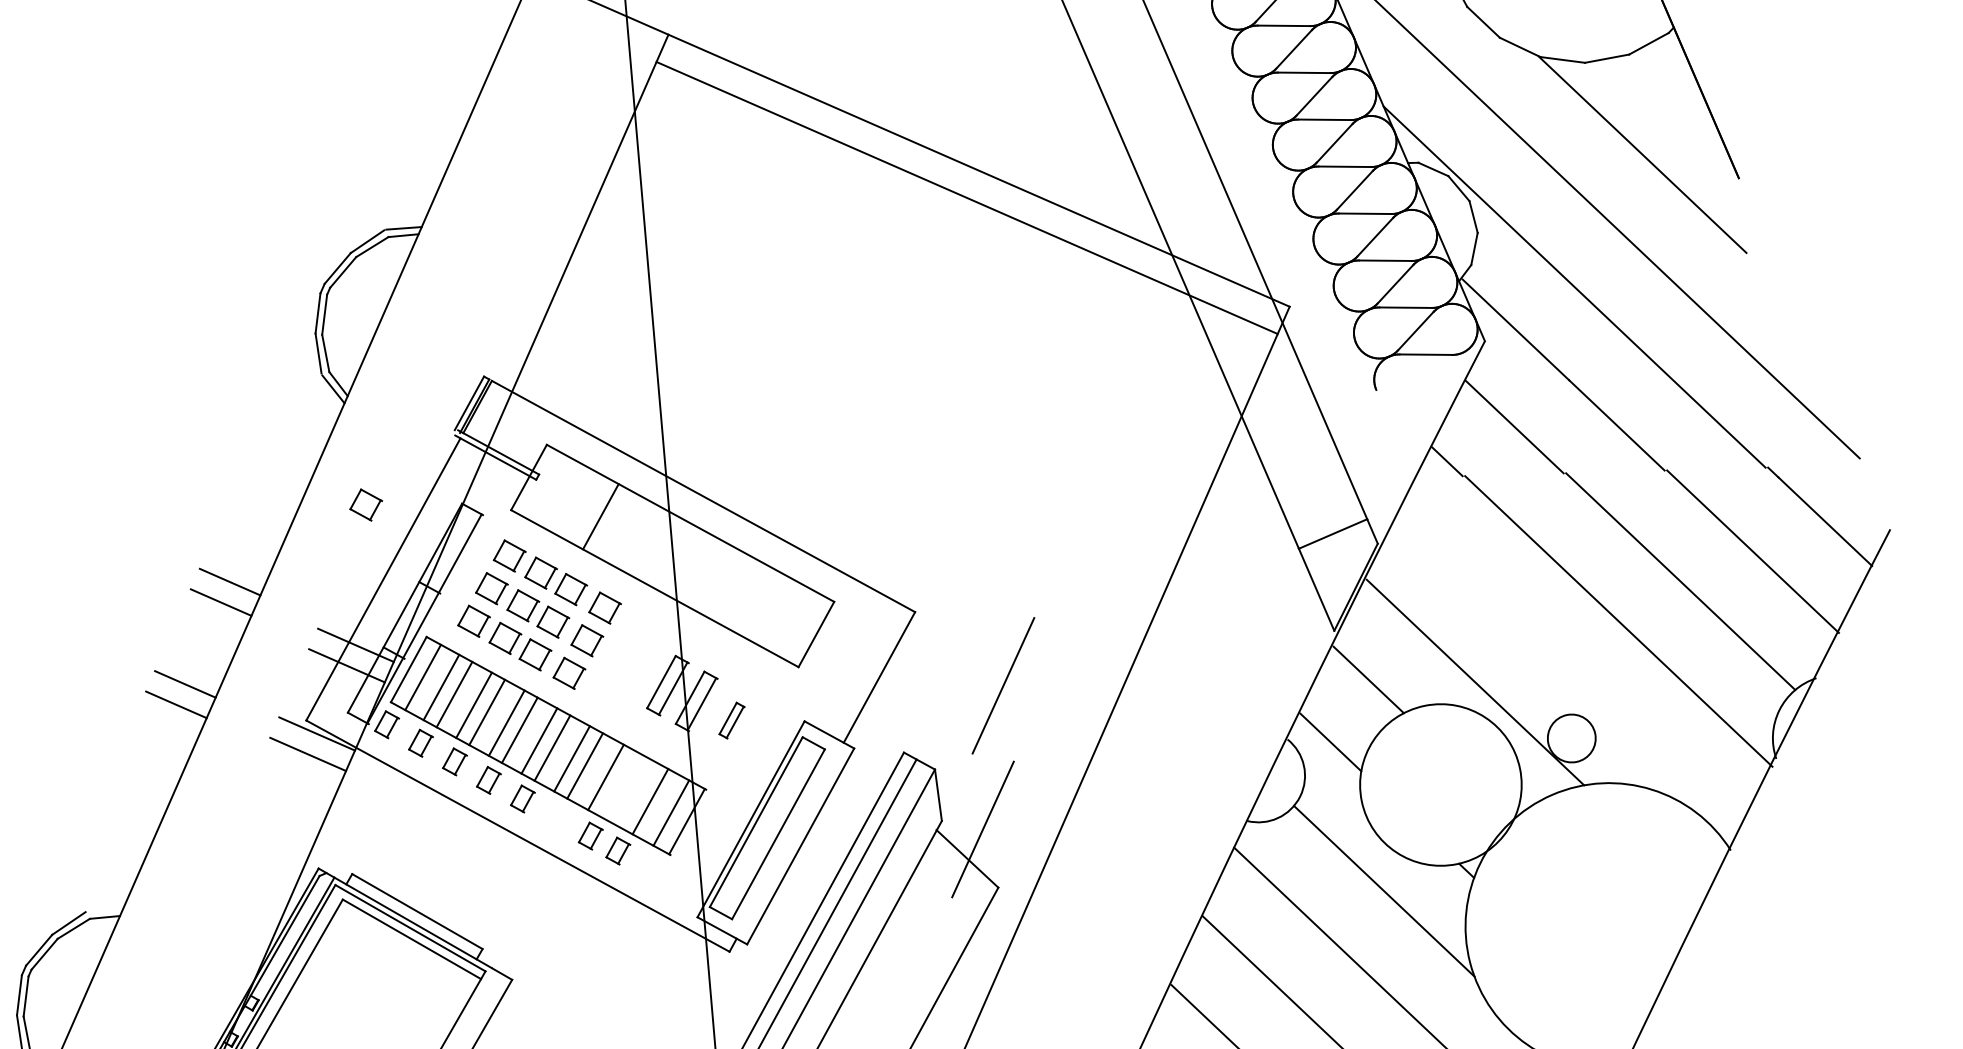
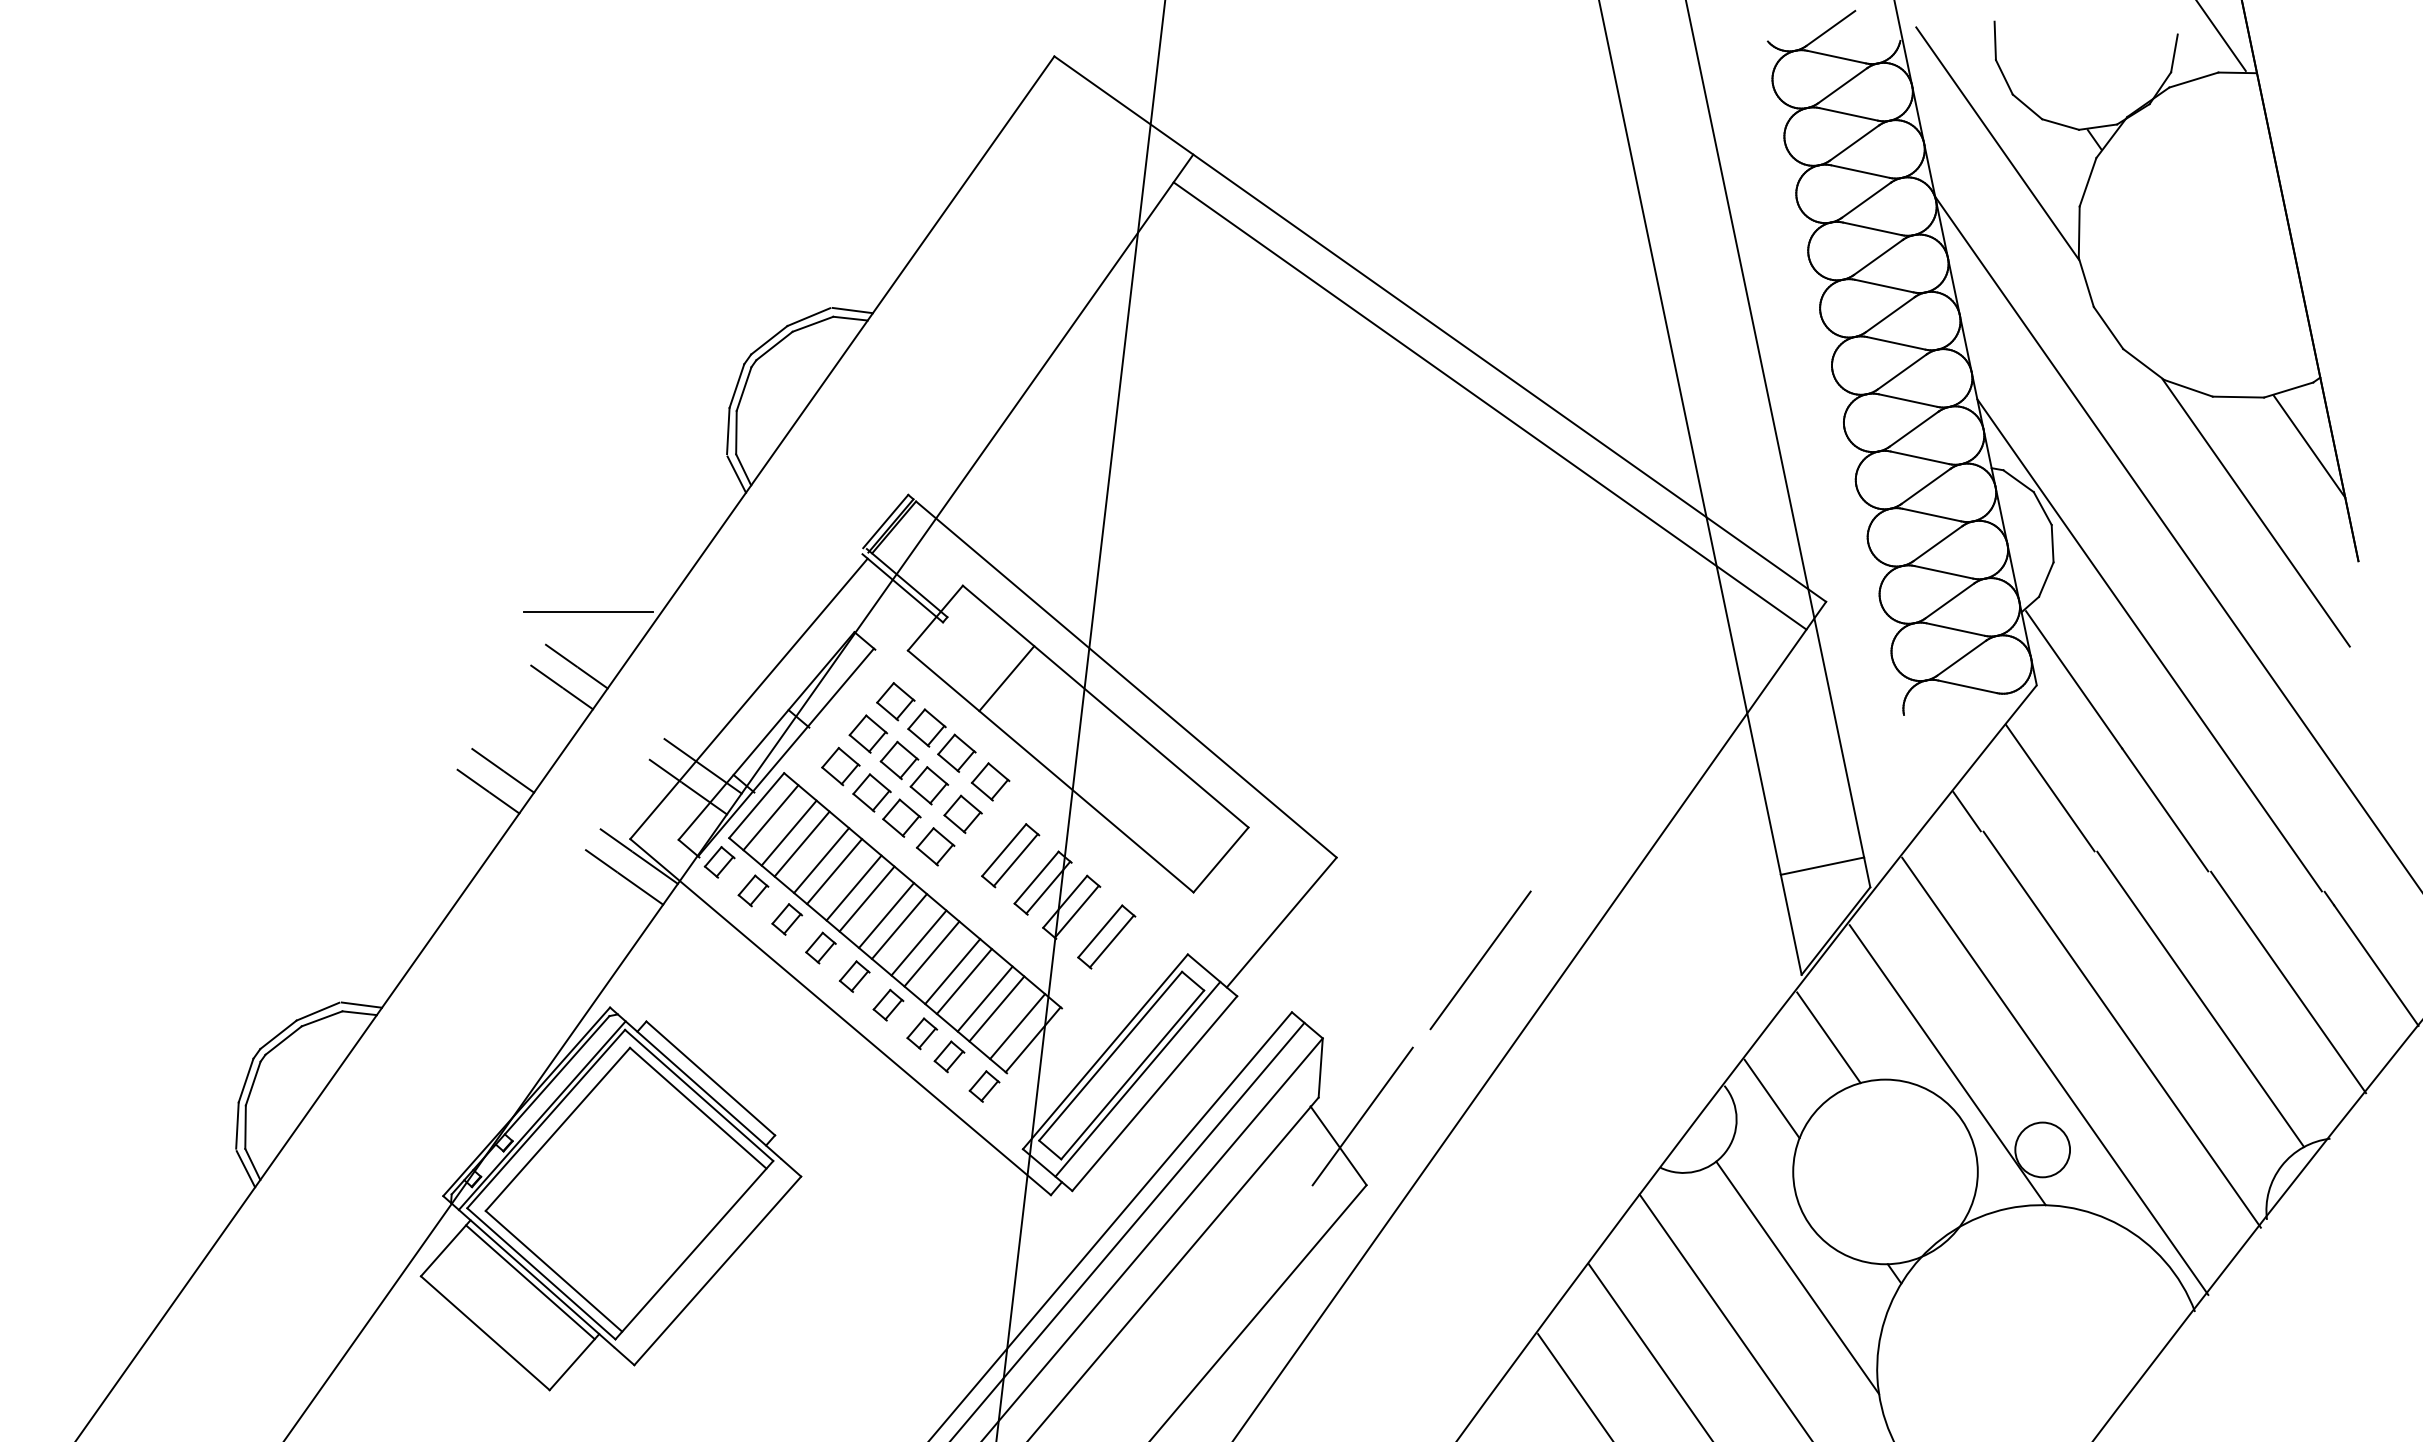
line: (1676, 88) -> (2309, 446), added
part: (365, 505) -> (746, 611), removed
line: (230, 532) -> (588, 611), added
part: (635, 667) -> (1010, 855), added
line: (1569, 672) -> (2055, 1075), added
line: (1003, 685) -> (1480, 960), moved
part: (731, 720) -> (1106, 936), size x1.67
line: (617, 784) -> (963, 981), added
line: (638, 794) -> (984, 998), added
part: (556, 816) -> (888, 1004), added
line: (783, 836) -> (1137, 1078), added
part: (653, 870) -> (984, 1086), added
line: (105, 909) -> (361, 1004), added

